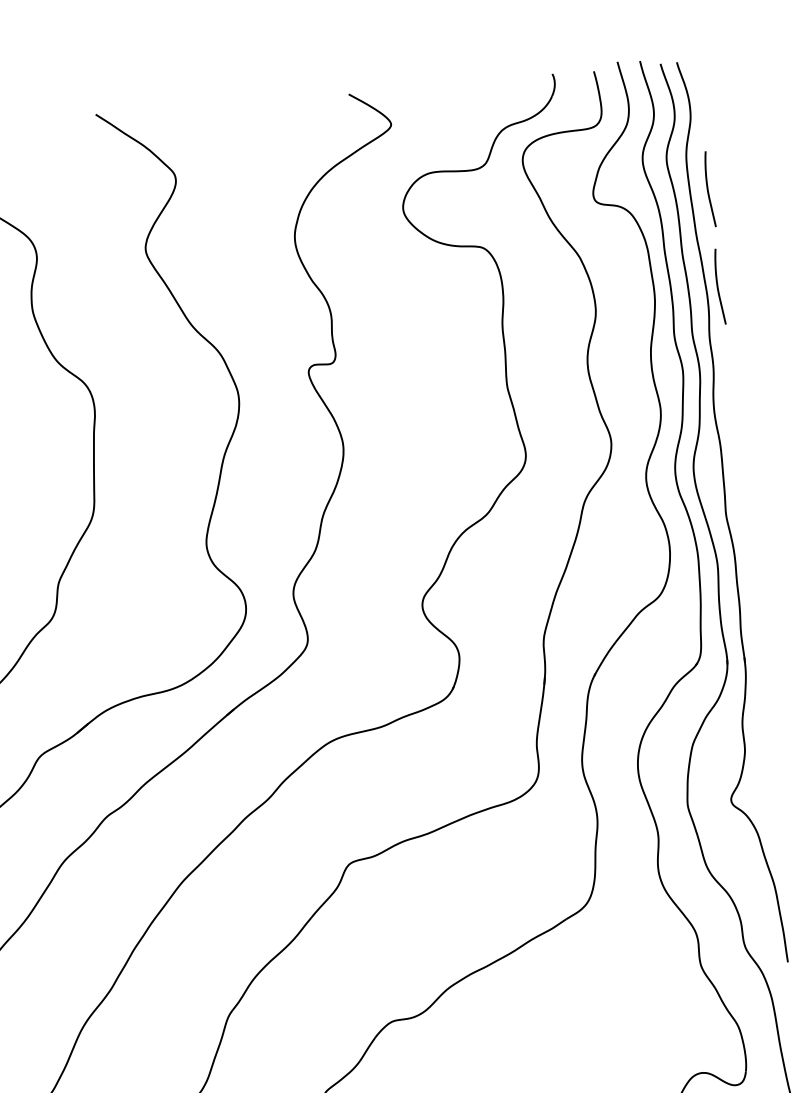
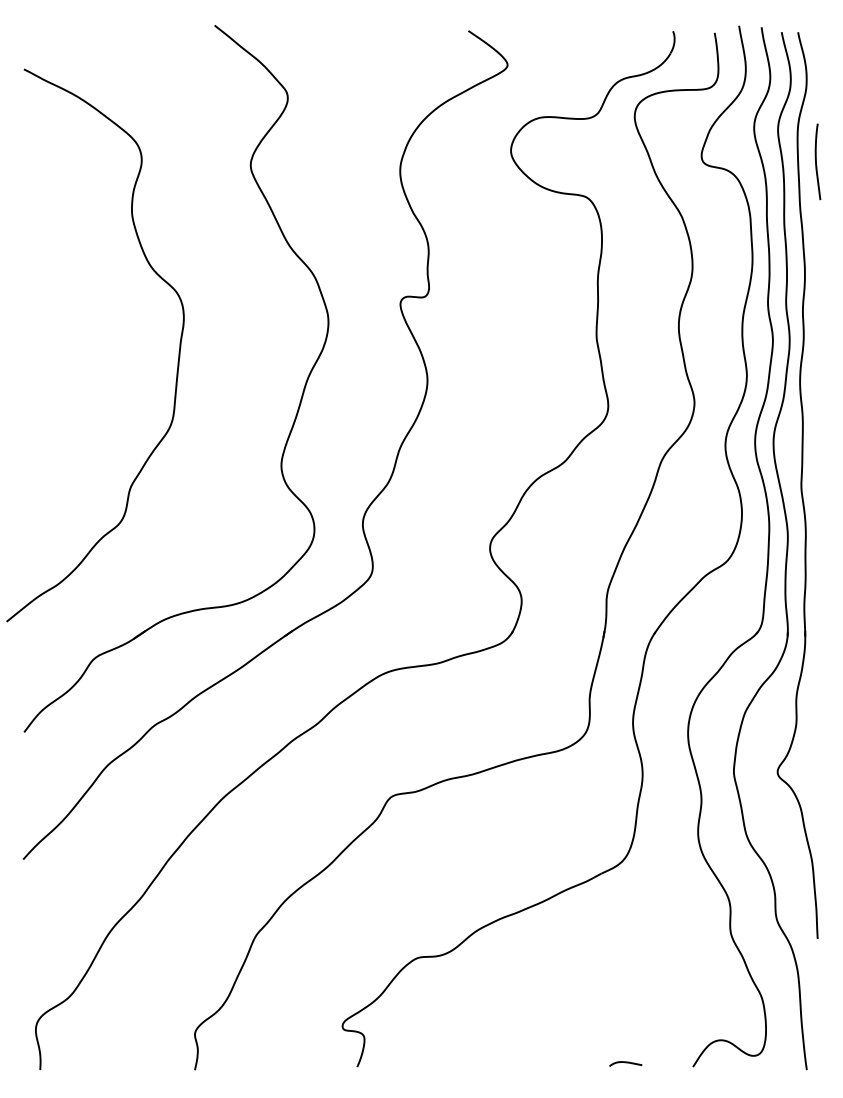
curve: (718, 286) -> (816, 259), removed

